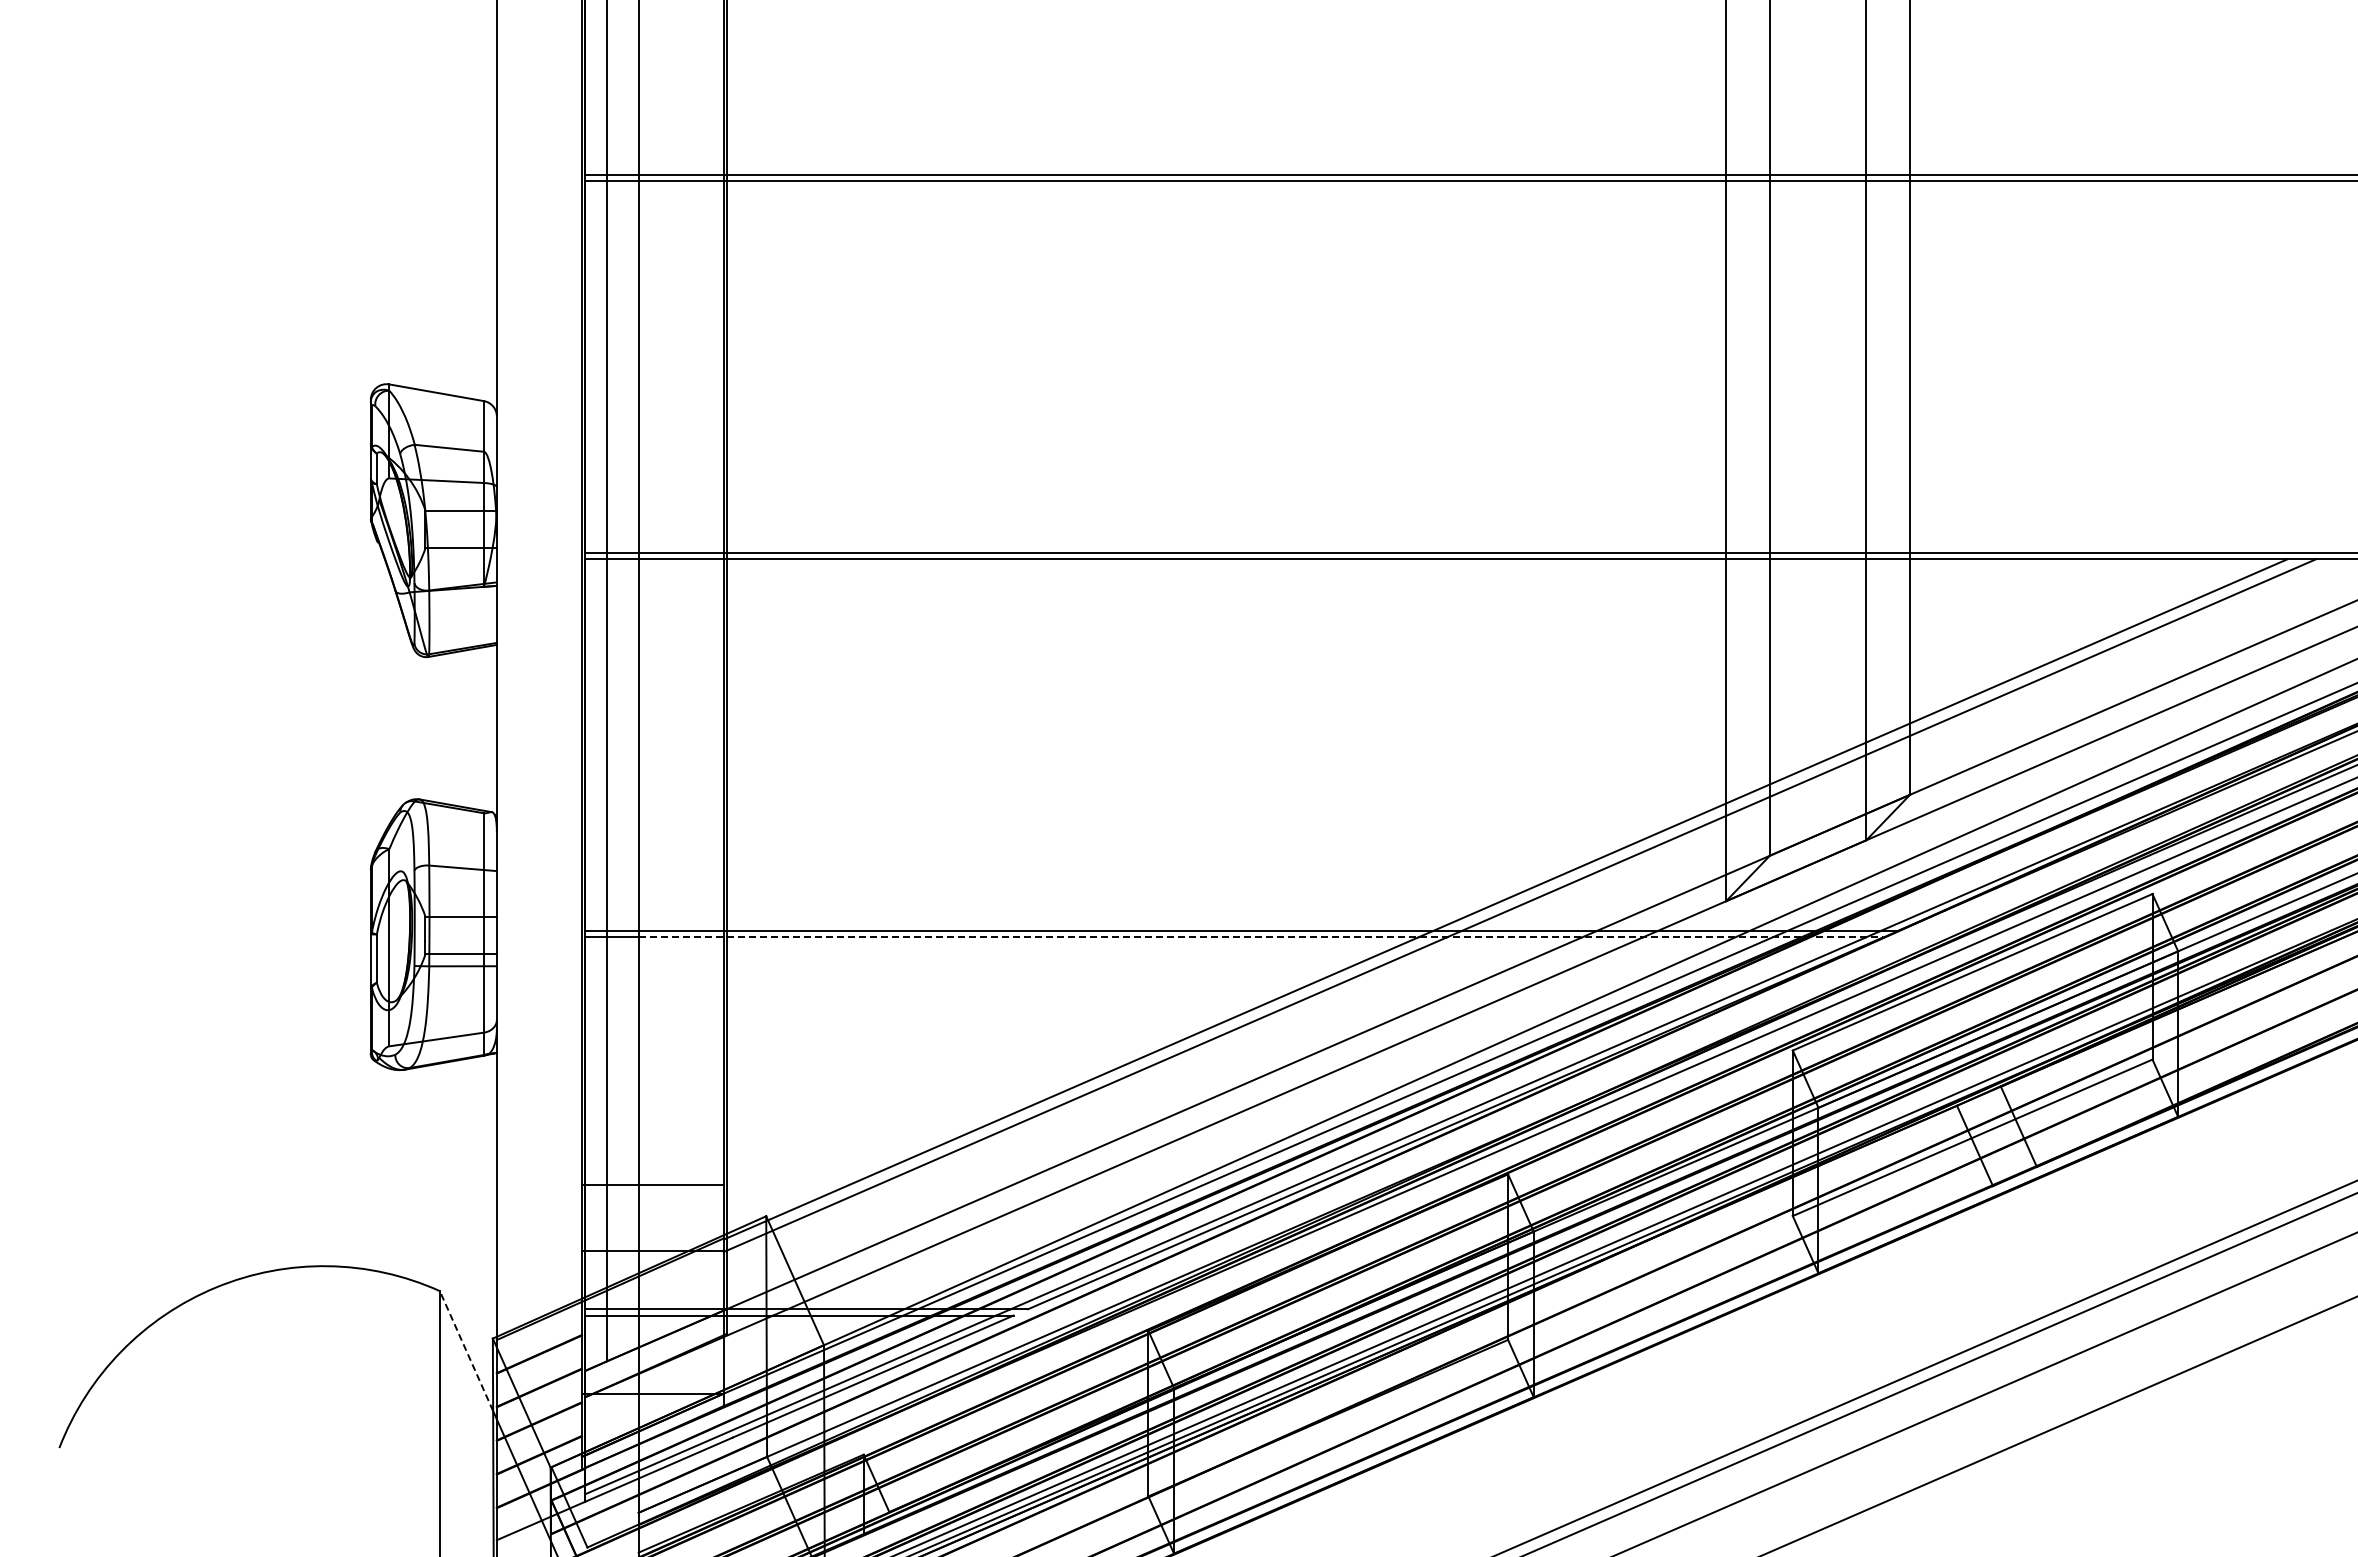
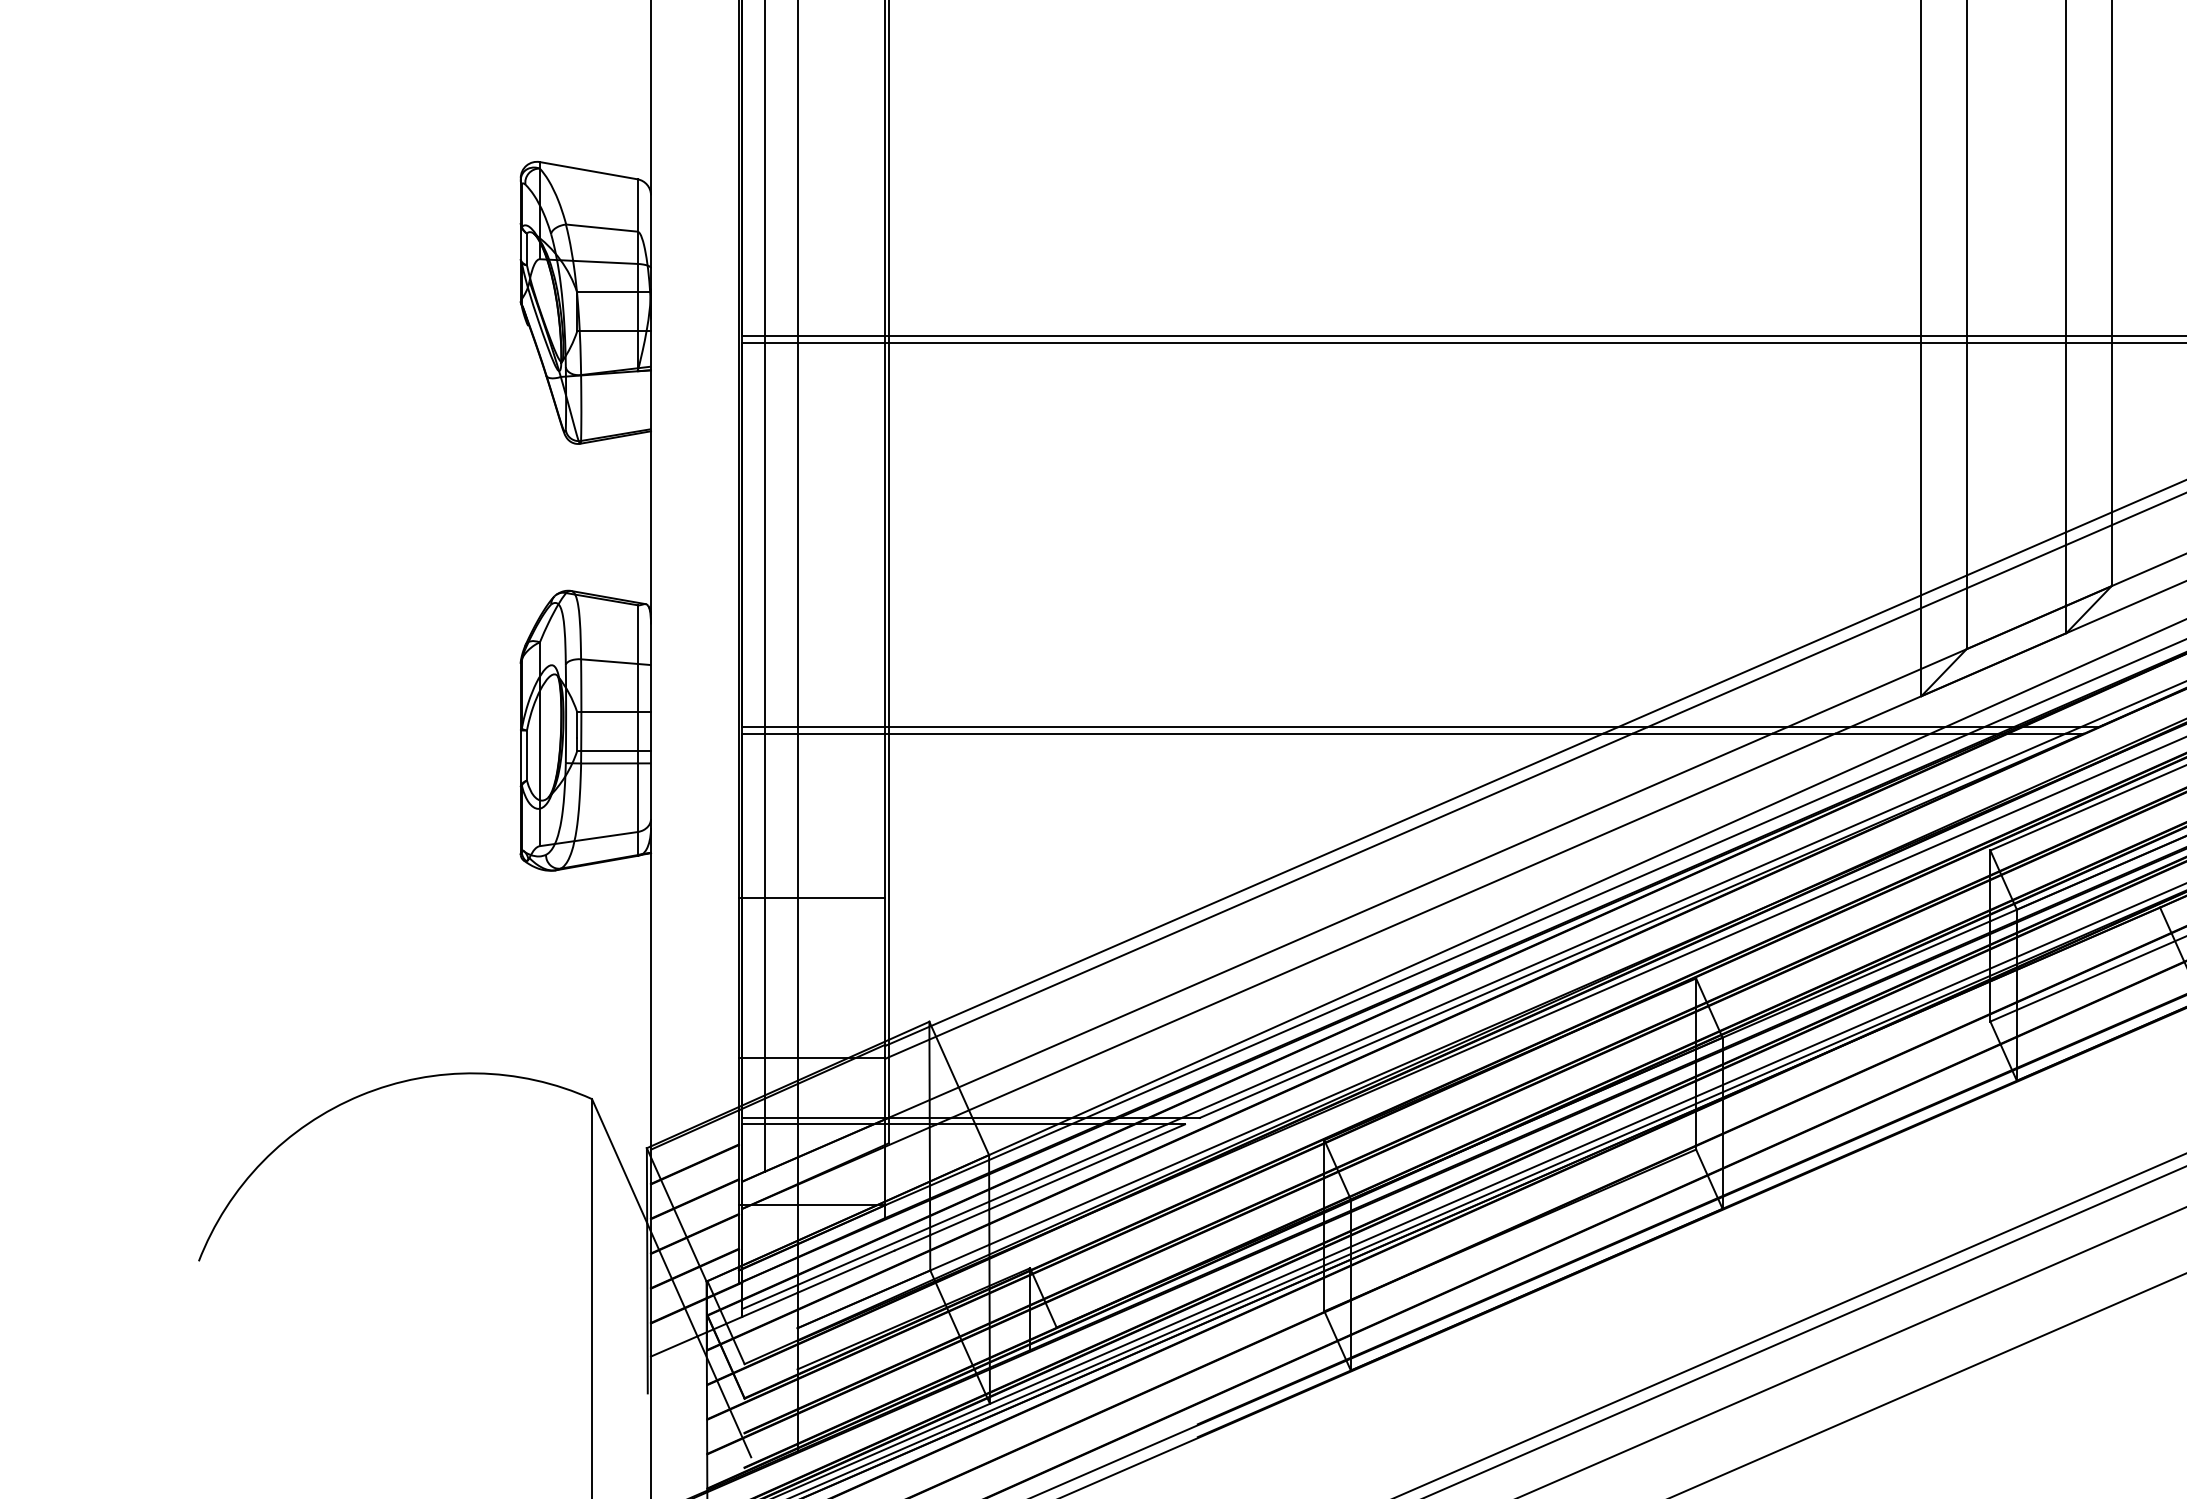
line: (1261, 937) -> (1441, 733), dashed -> solid
line: (652, 1185) -> (811, 898), moved
line: (466, 1351) -> (619, 1161), dashed -> solid

